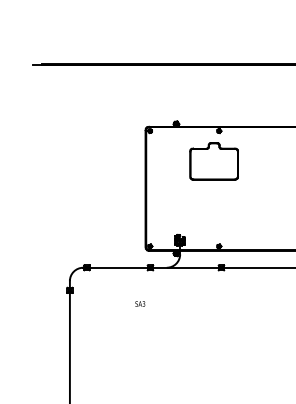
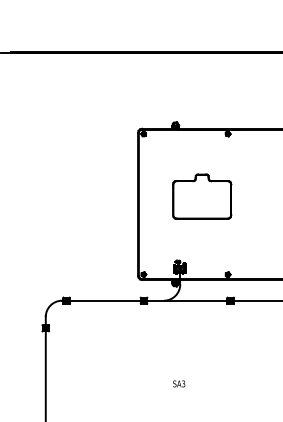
part: (213, 161) -> (201, 196), moved
text: (140, 303) -> (179, 383), moved

